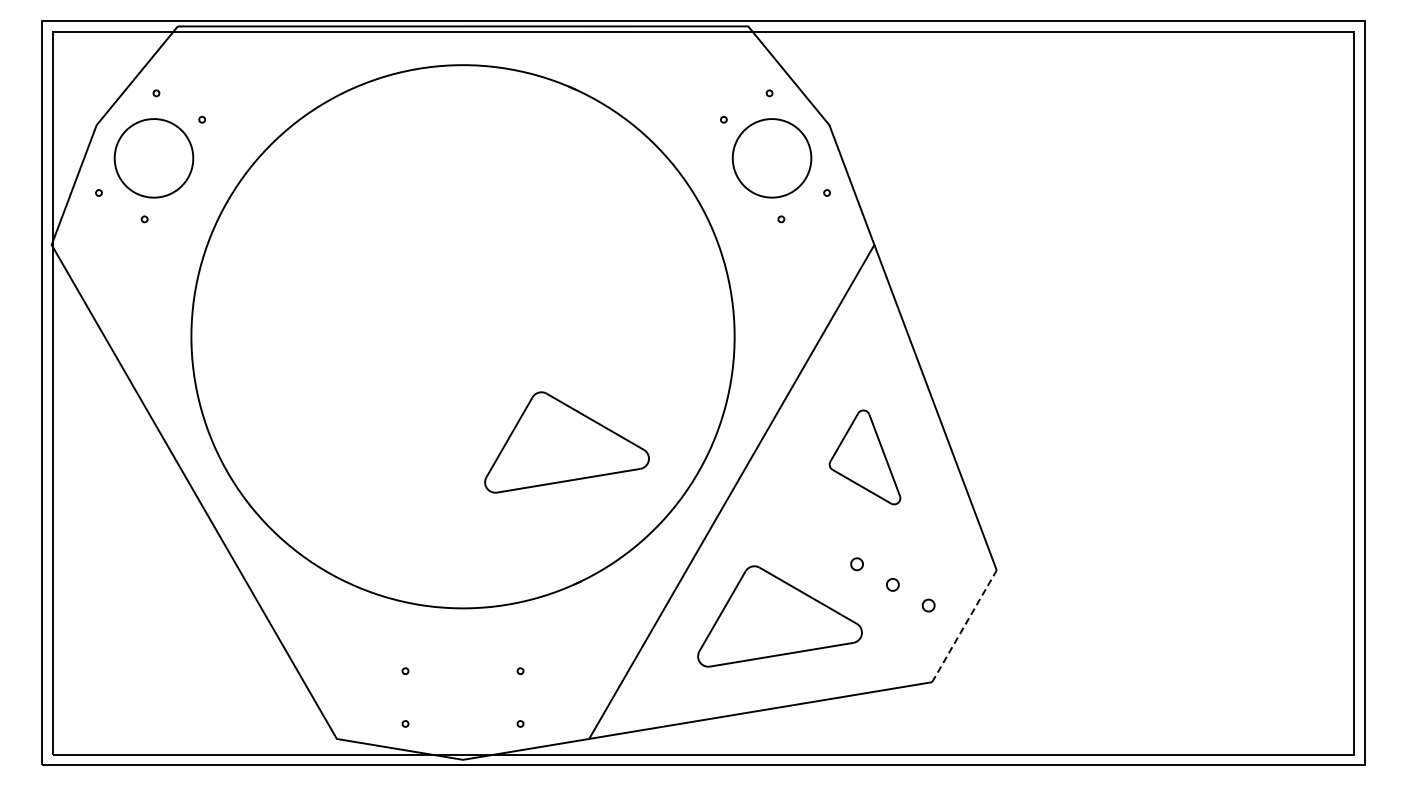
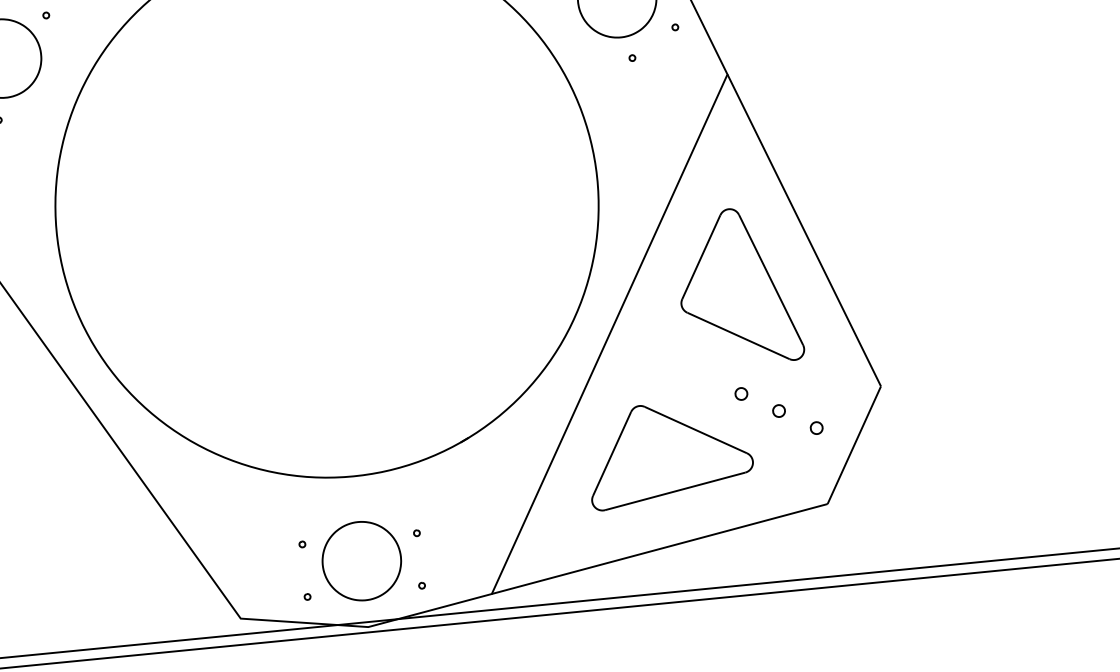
part: (566, 442) -> (440, 301), removed
part: (864, 457) -> (738, 287), size x1.67
line: (964, 626) -> (854, 445), dashed -> solid
part: (462, 693) -> (361, 561), added

